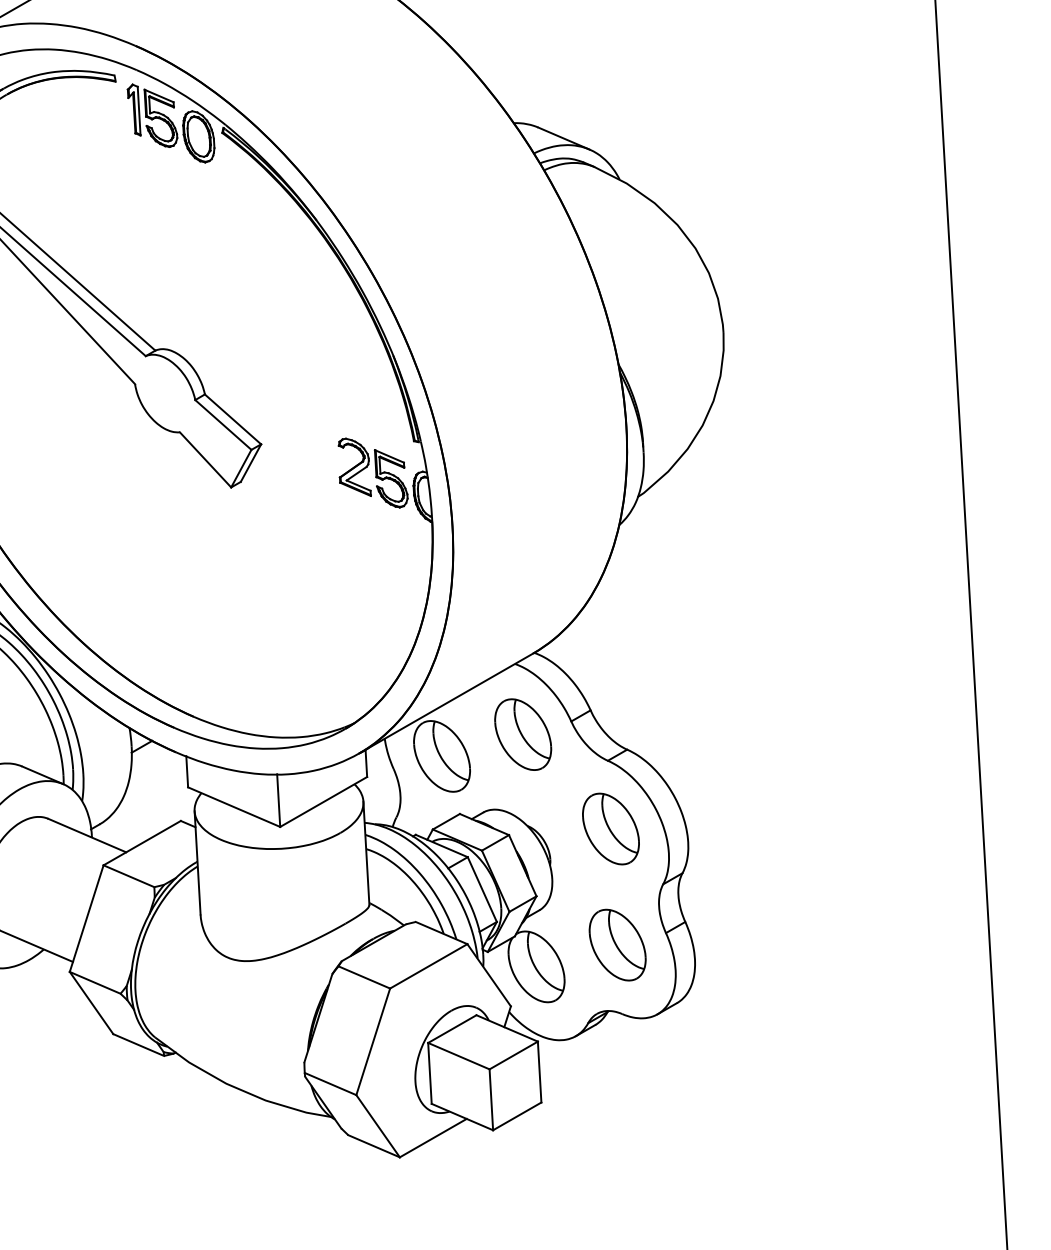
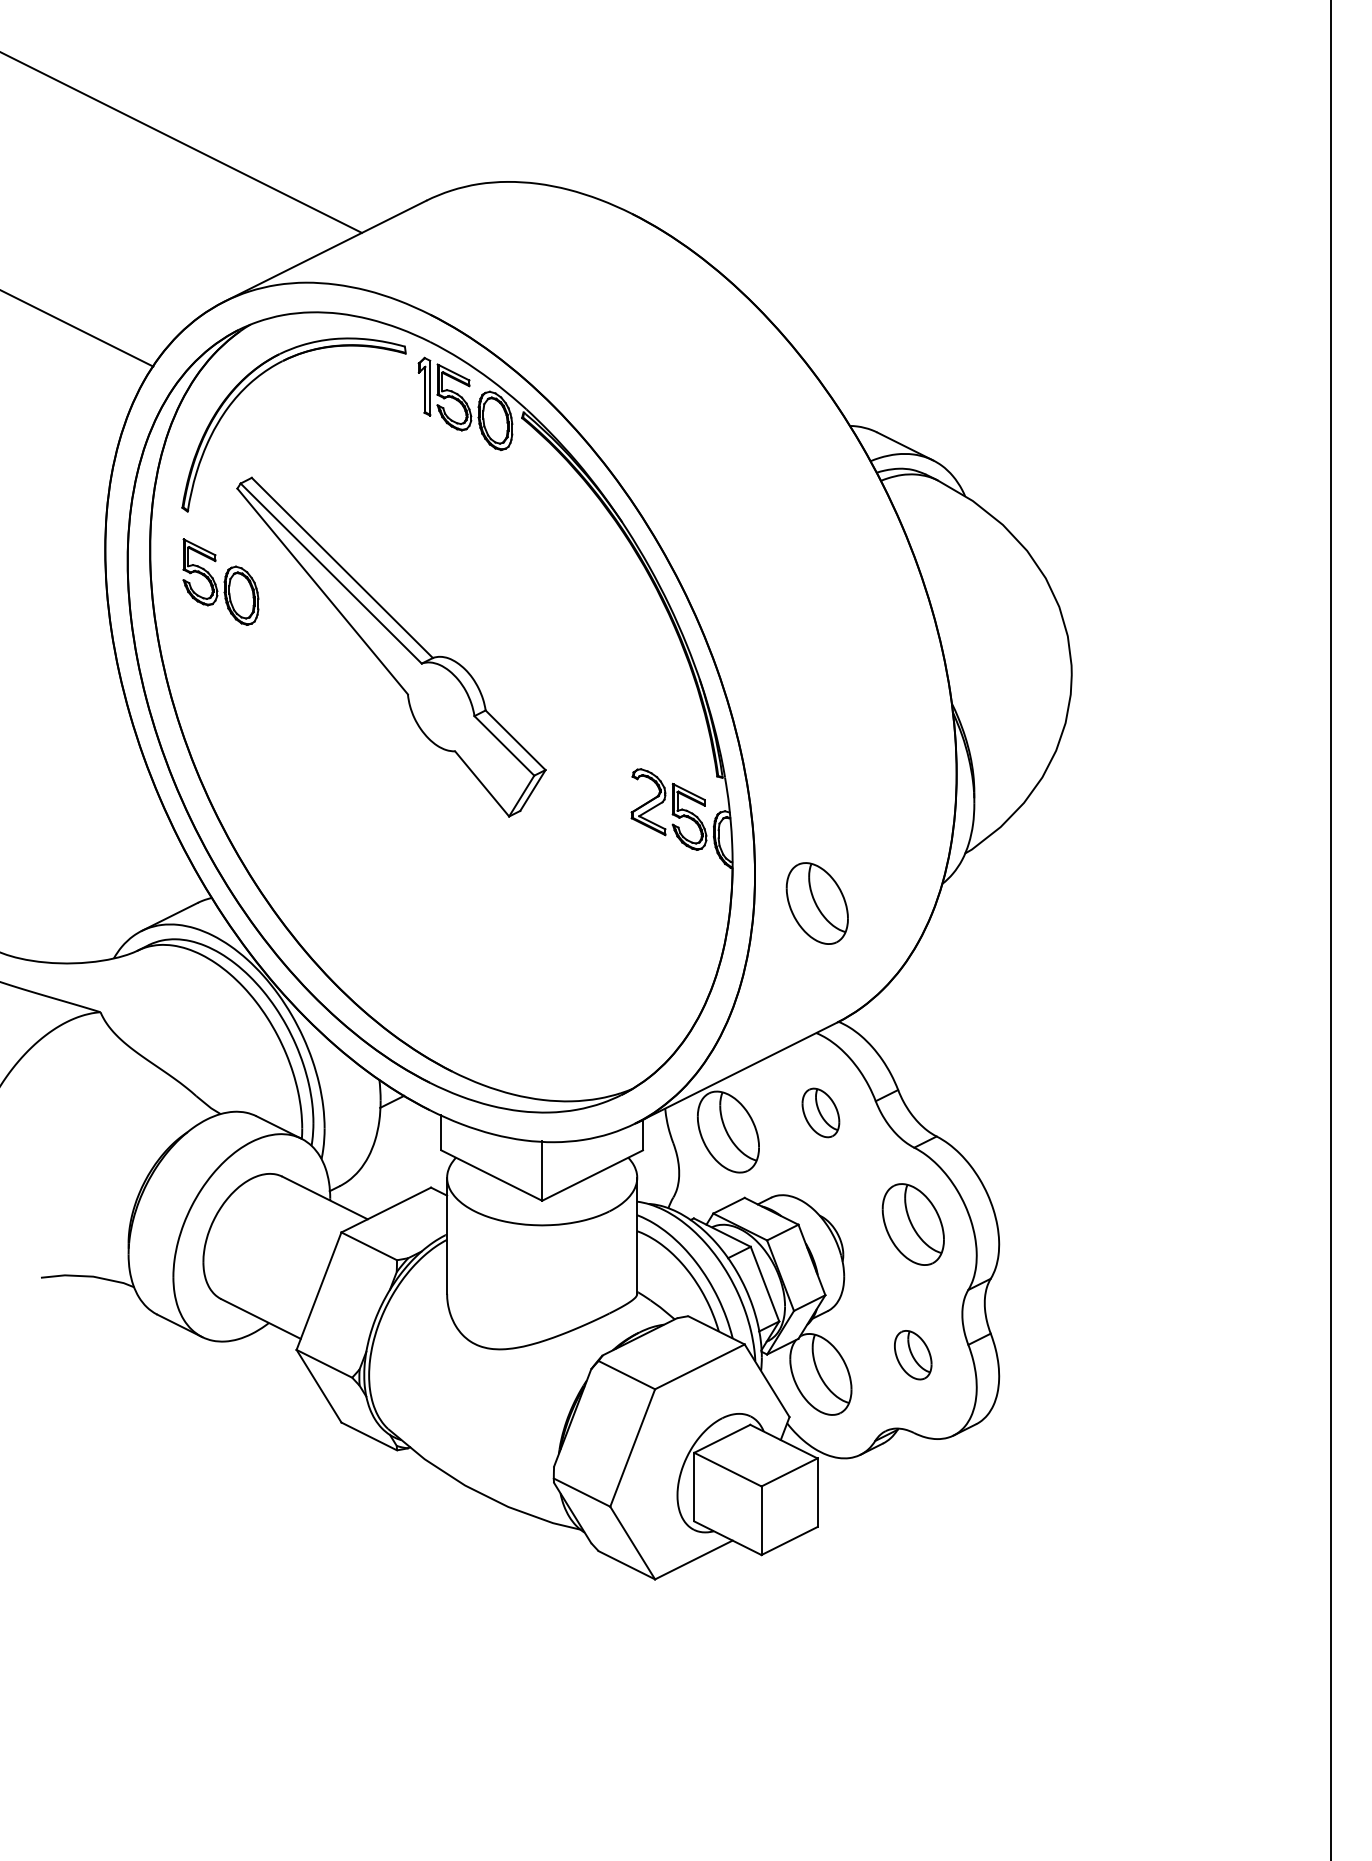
part: (508, 548) -> (816, 903), added
part: (522, 734) -> (820, 1112), size x0.6
part: (616, 944) -> (912, 1354), size x0.6

